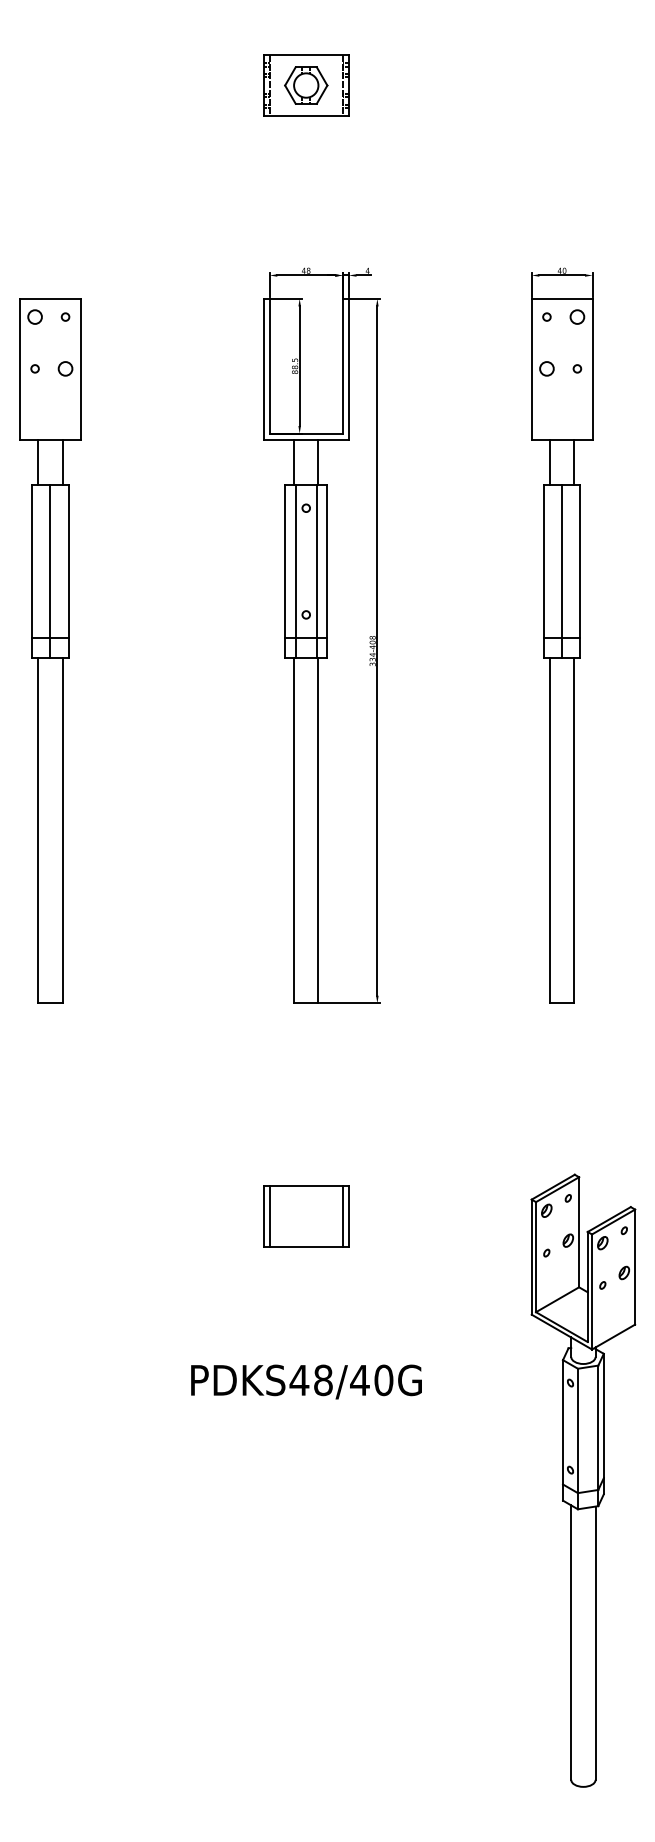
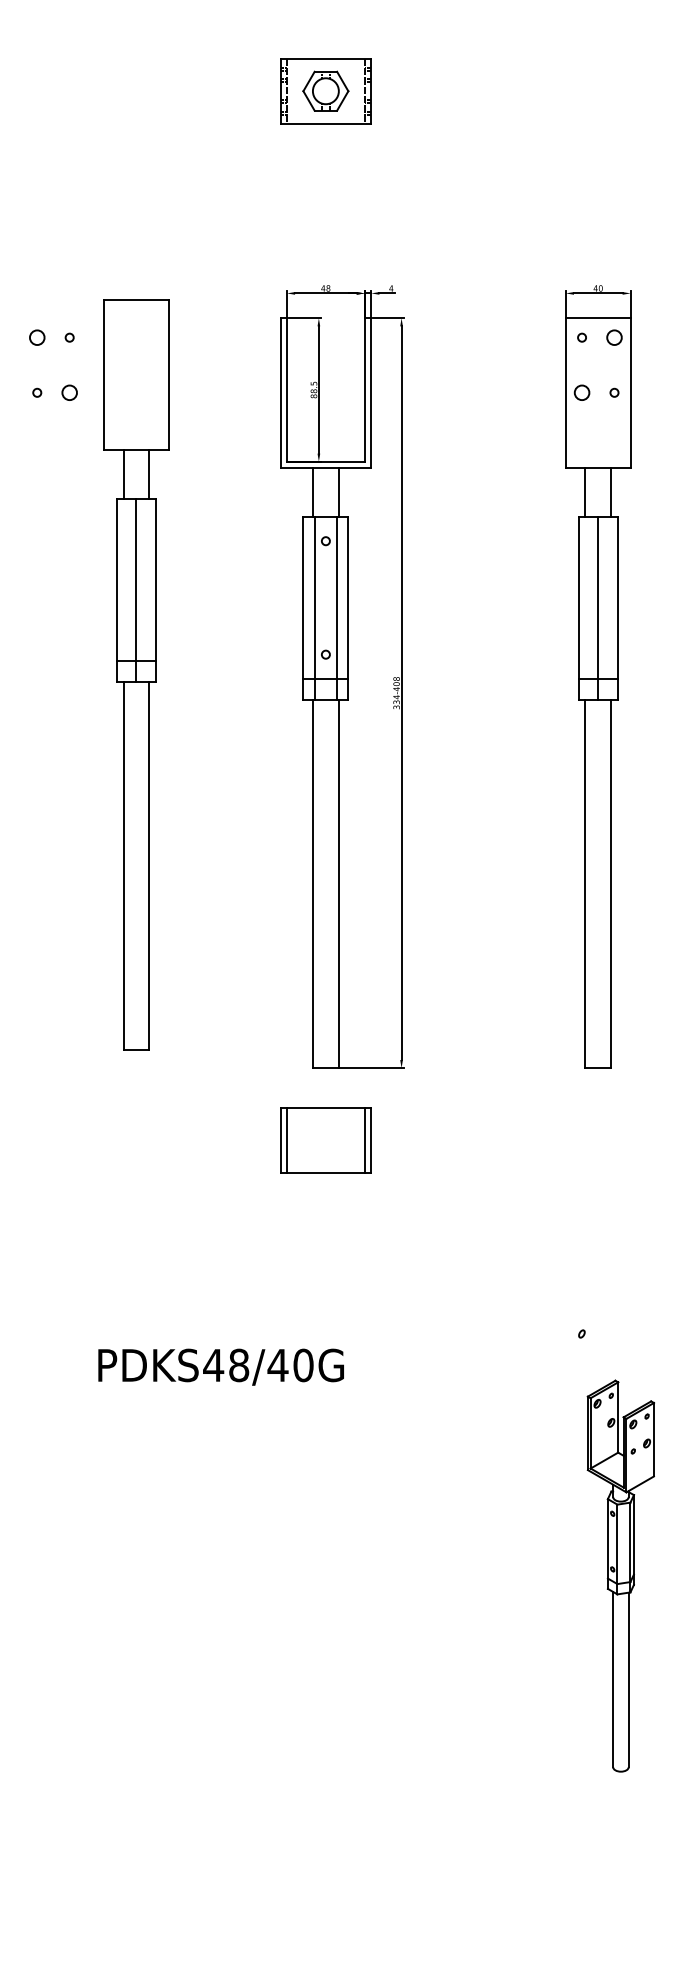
part: (50, 650) -> (136, 674), moved
part: (305, 1216) -> (325, 1140), moved
text: (305, 1381) -> (220, 1366), moved
part: (583, 1480) -> (620, 1575), size x0.6

